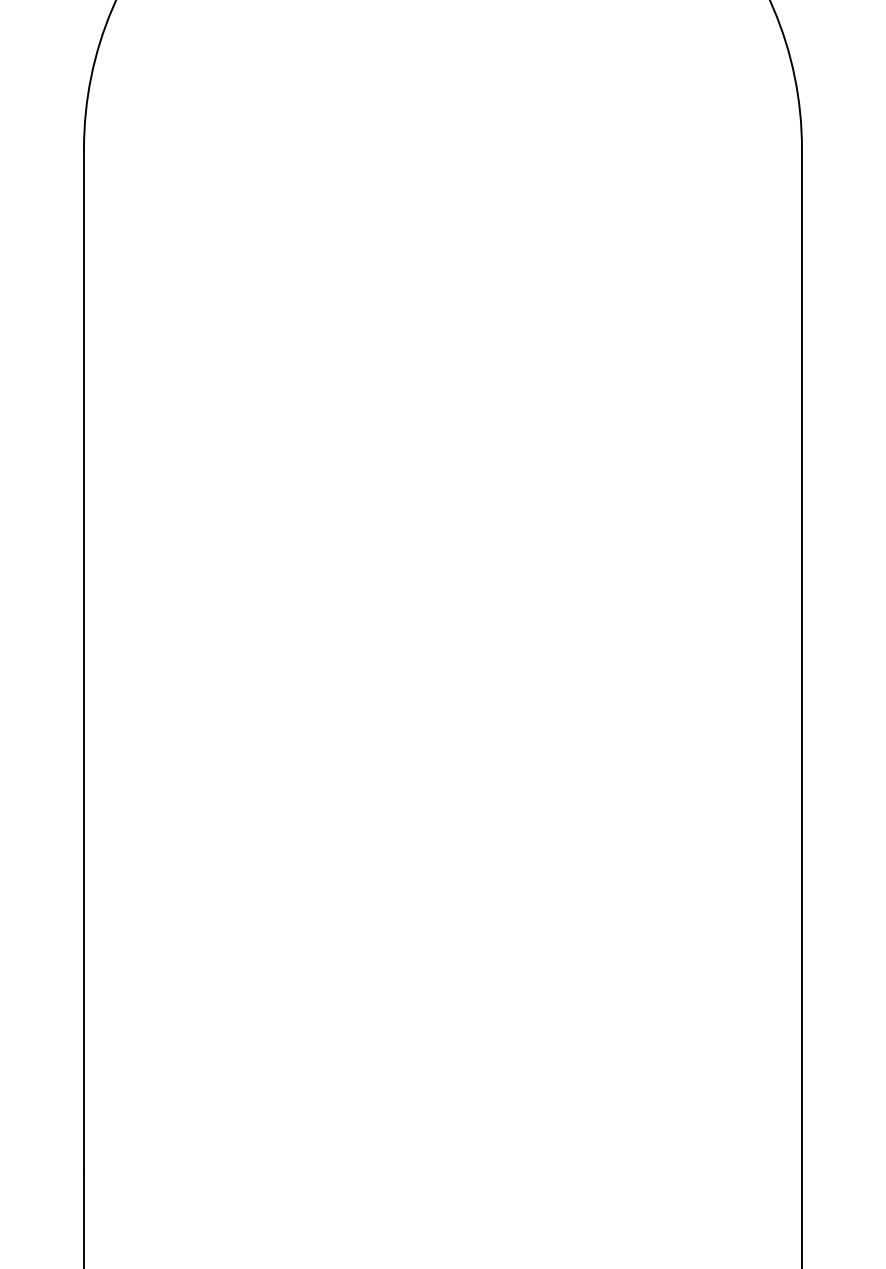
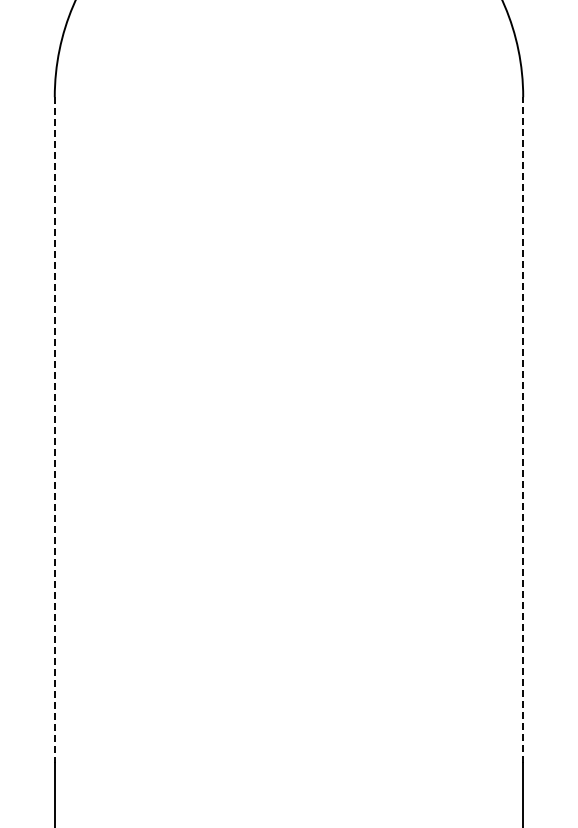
line: (802, 658) -> (523, 429), solid -> dashed
line: (83, 659) -> (54, 430), solid -> dashed

